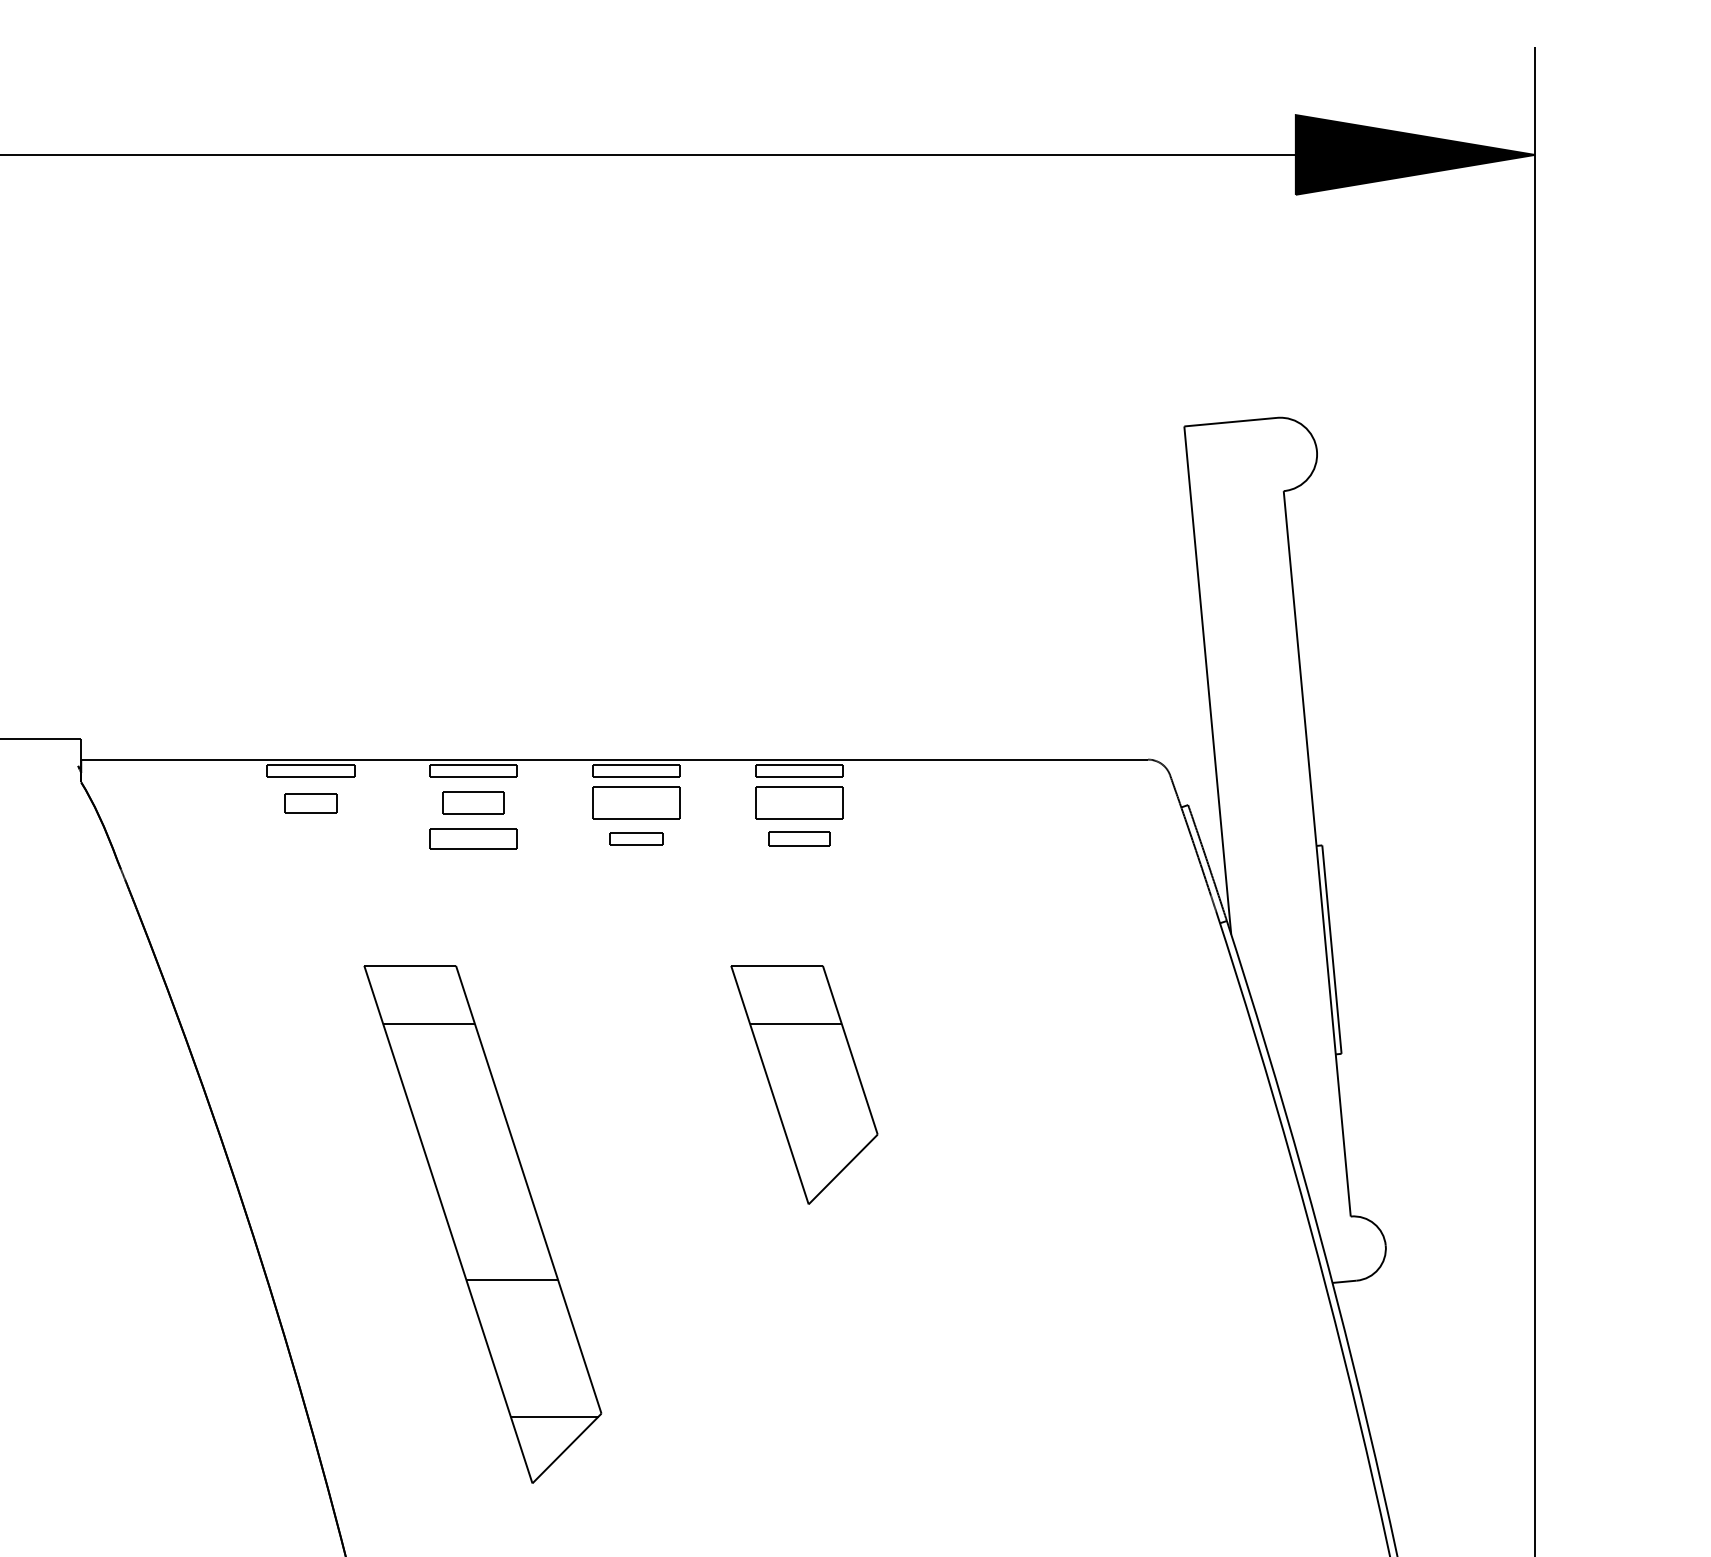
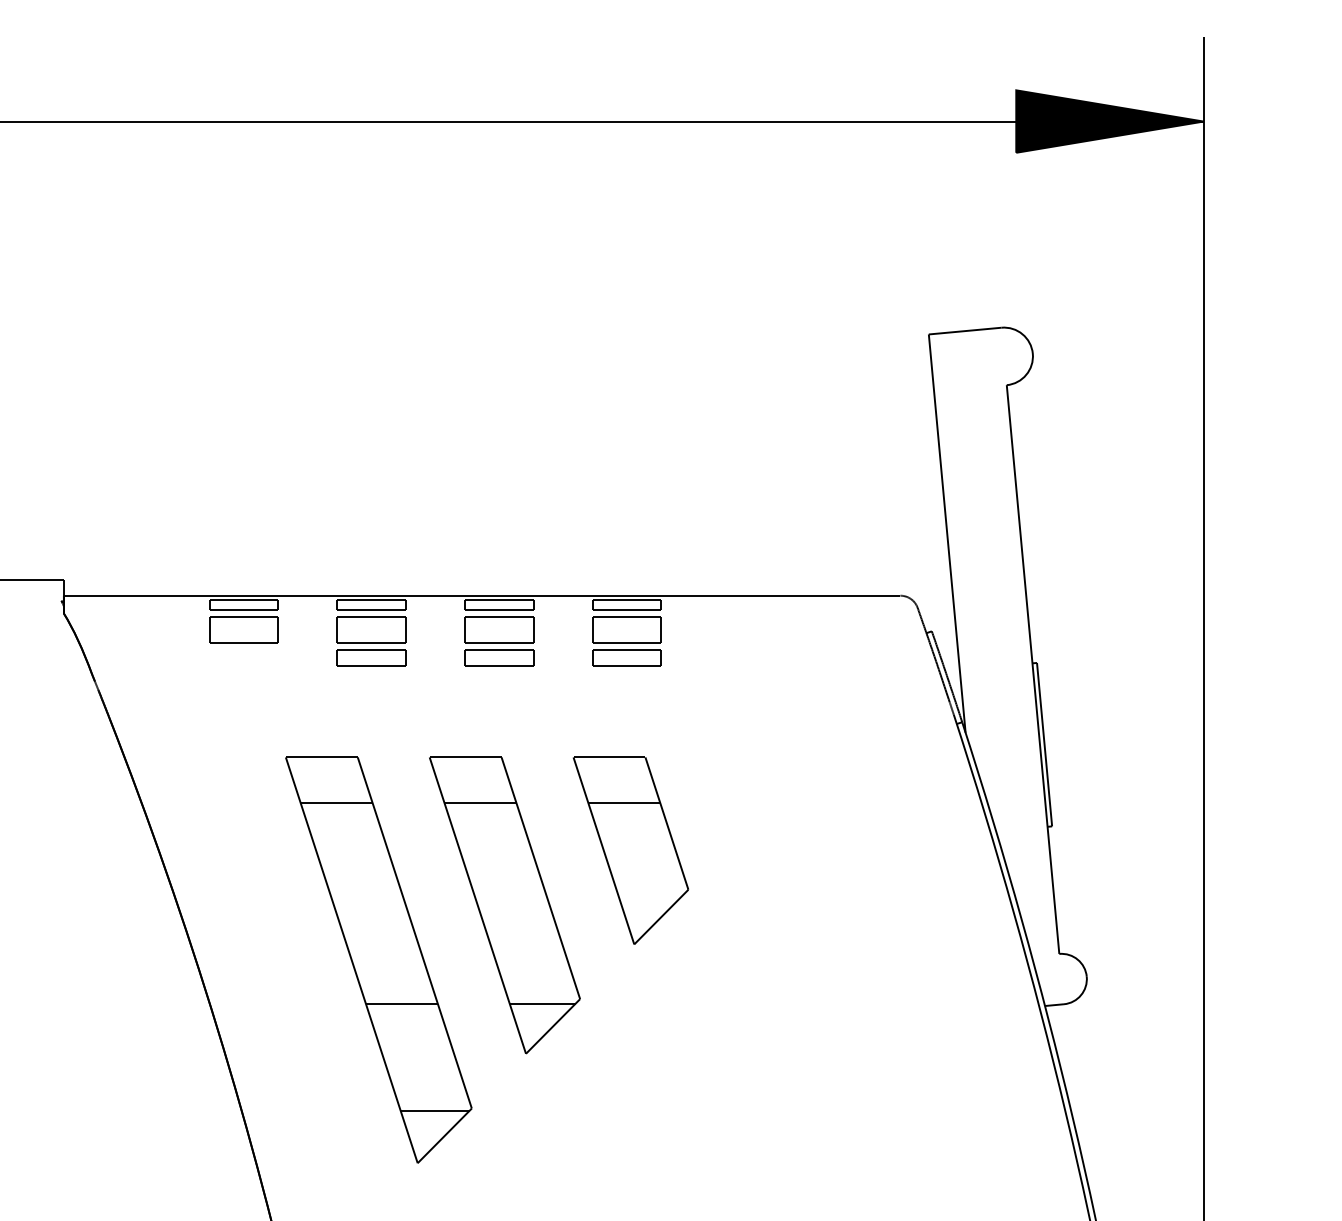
part: (310, 802) -> (243, 629), size x1.67
part: (473, 802) -> (371, 629), size x1.43
part: (636, 838) -> (499, 657), size x1.67
part: (799, 838) -> (627, 657), size x1.43
part: (643, 1154) -> (504, 905), added

